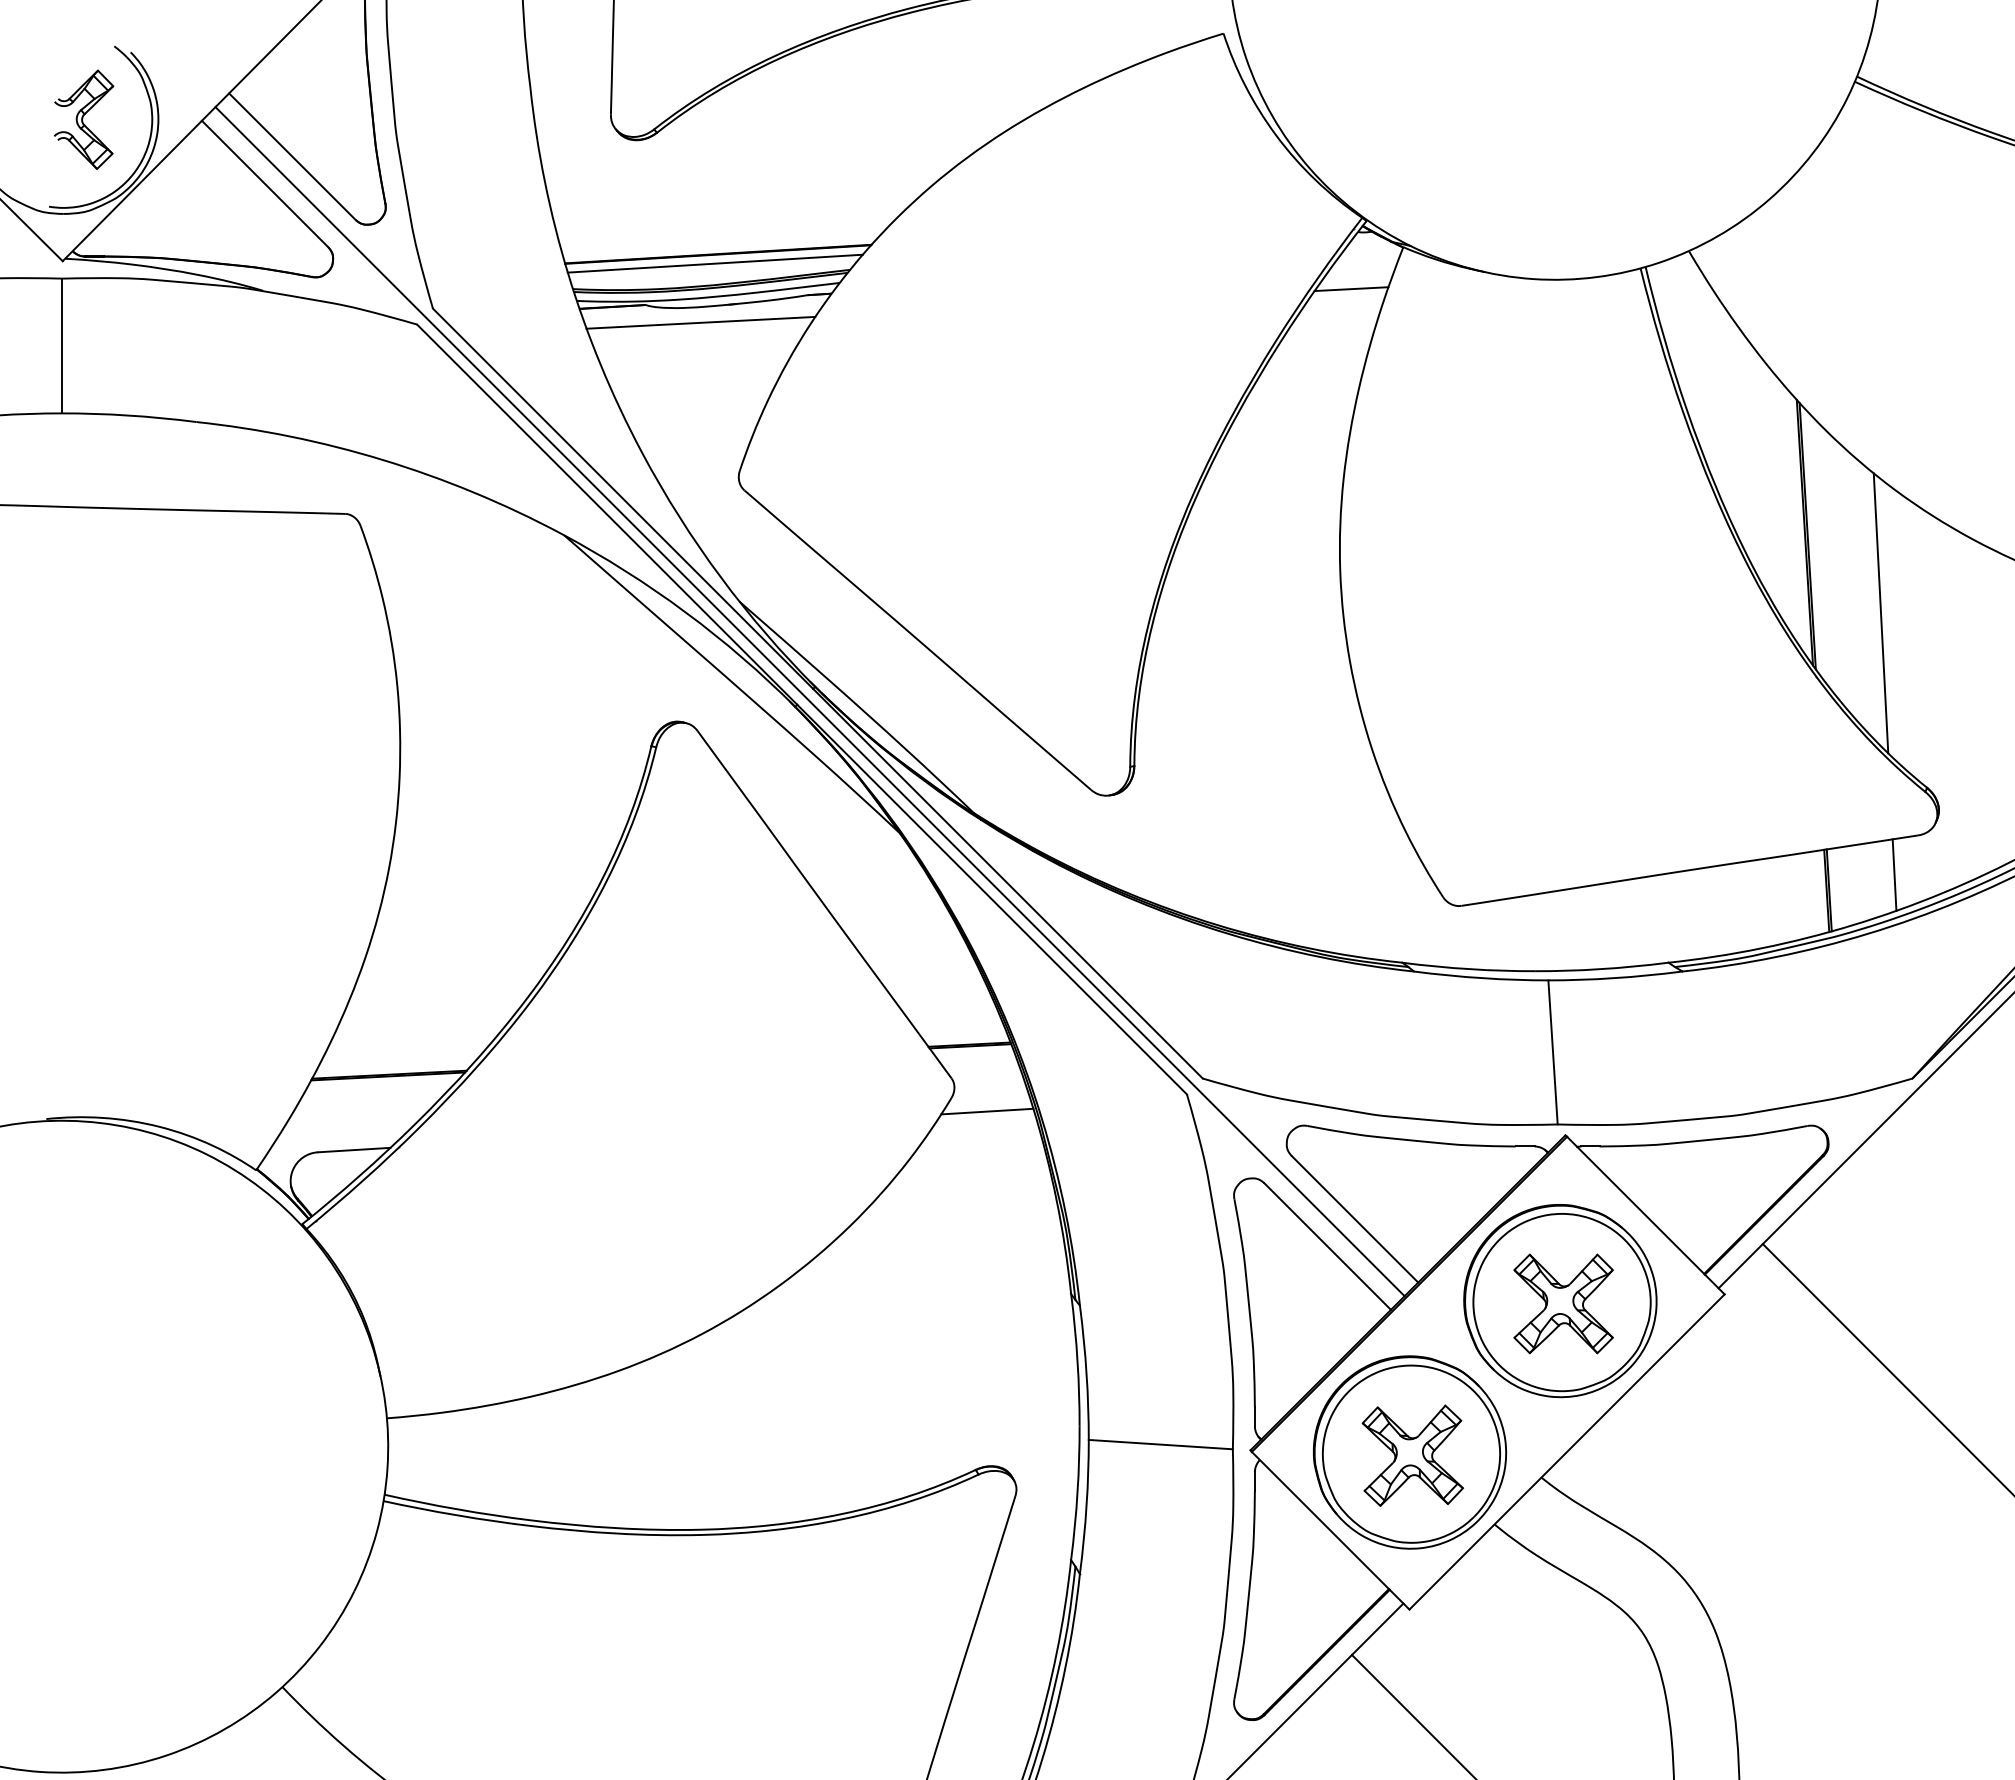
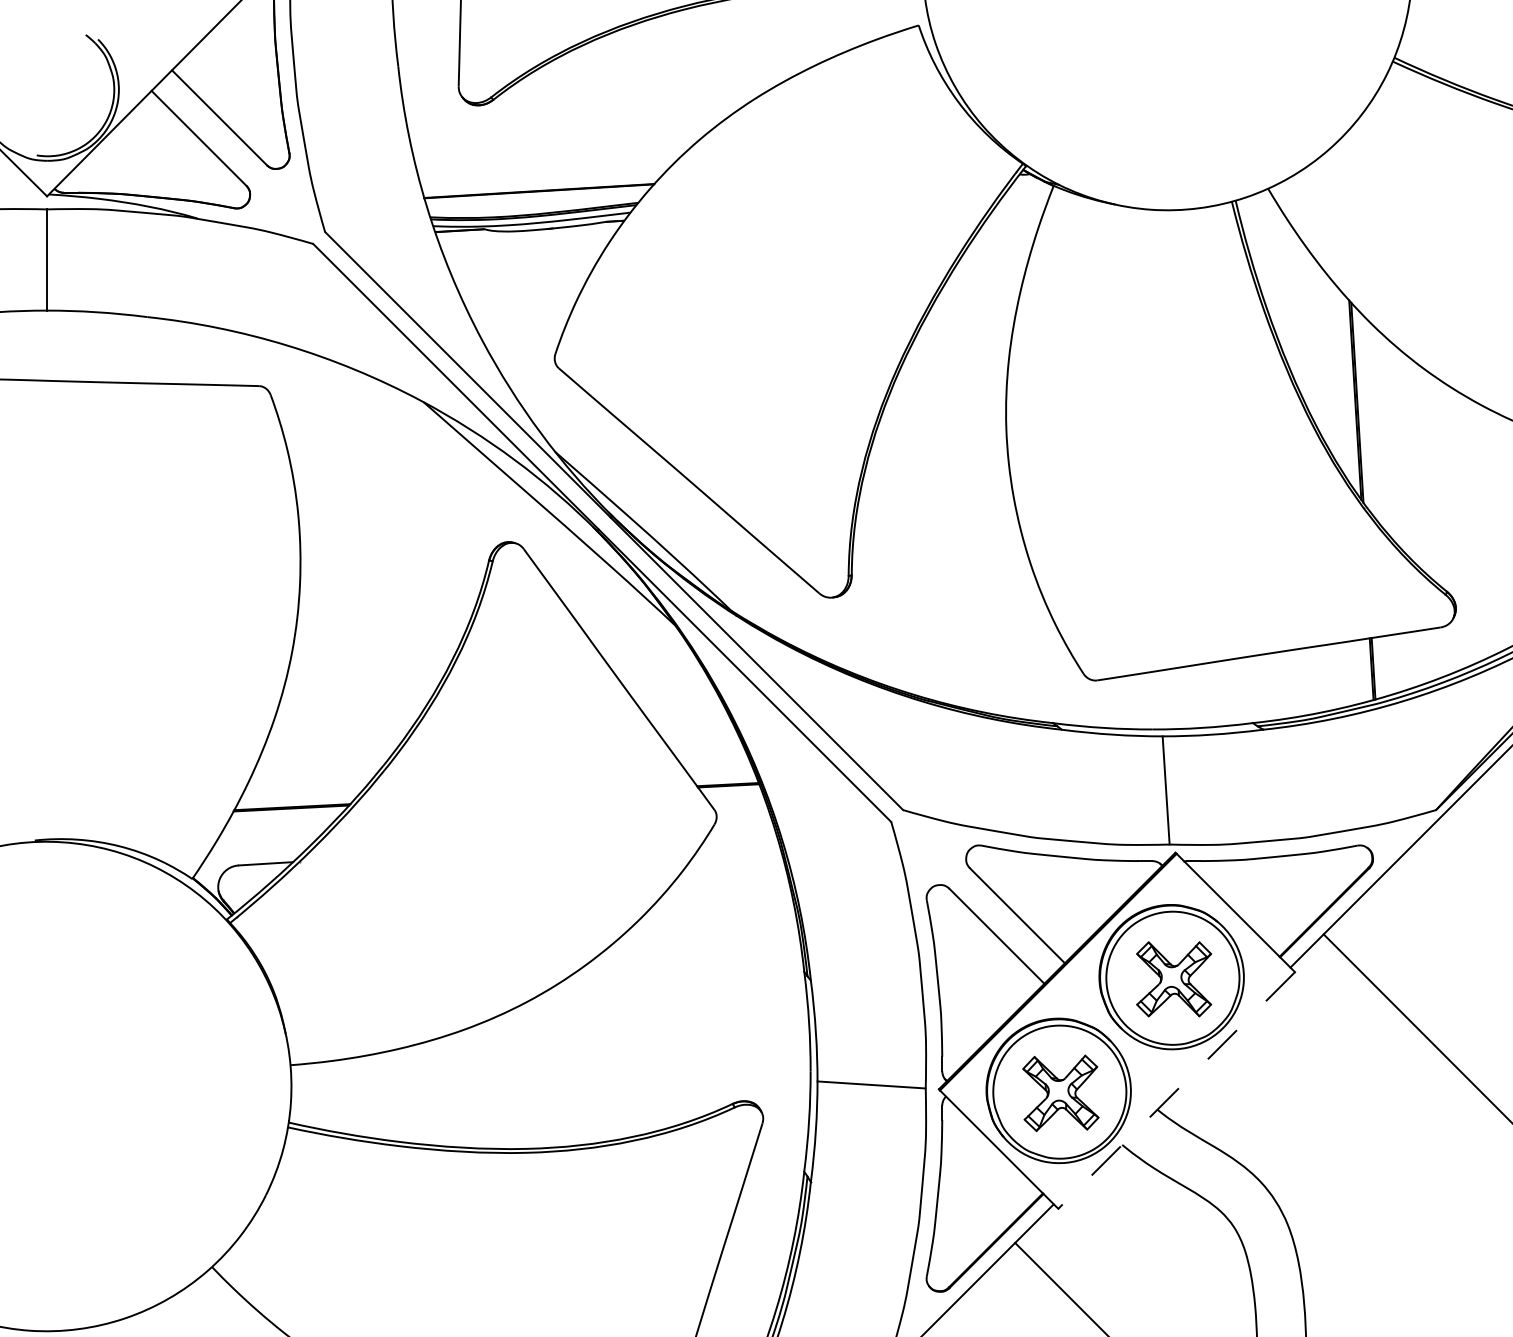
part: (84, 119) -> (63, 89), removed
line: (714, 263) -> (536, 198), removed
line: (1351, 289) -> (1014, 217), removed
line: (700, 322) -> (525, 242), removed
line: (1880, 613) -> (1412, 460), removed
line: (809, 701) -> (607, 526), removed
line: (1894, 874) -> (1422, 656), removed
line: (987, 1111) -> (741, 834), removed
line: (1567, 1451) -> (1177, 1090), solid -> dashed

